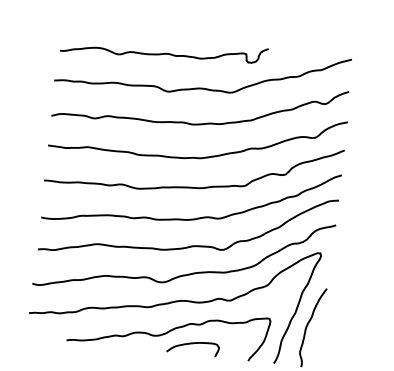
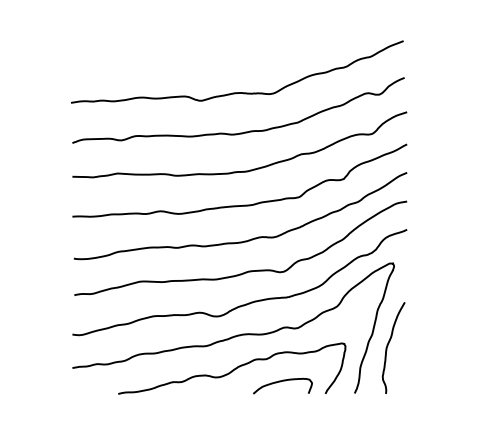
curve: (164, 52) -> (191, 57), removed
curve: (191, 344) -> (280, 382), moved

